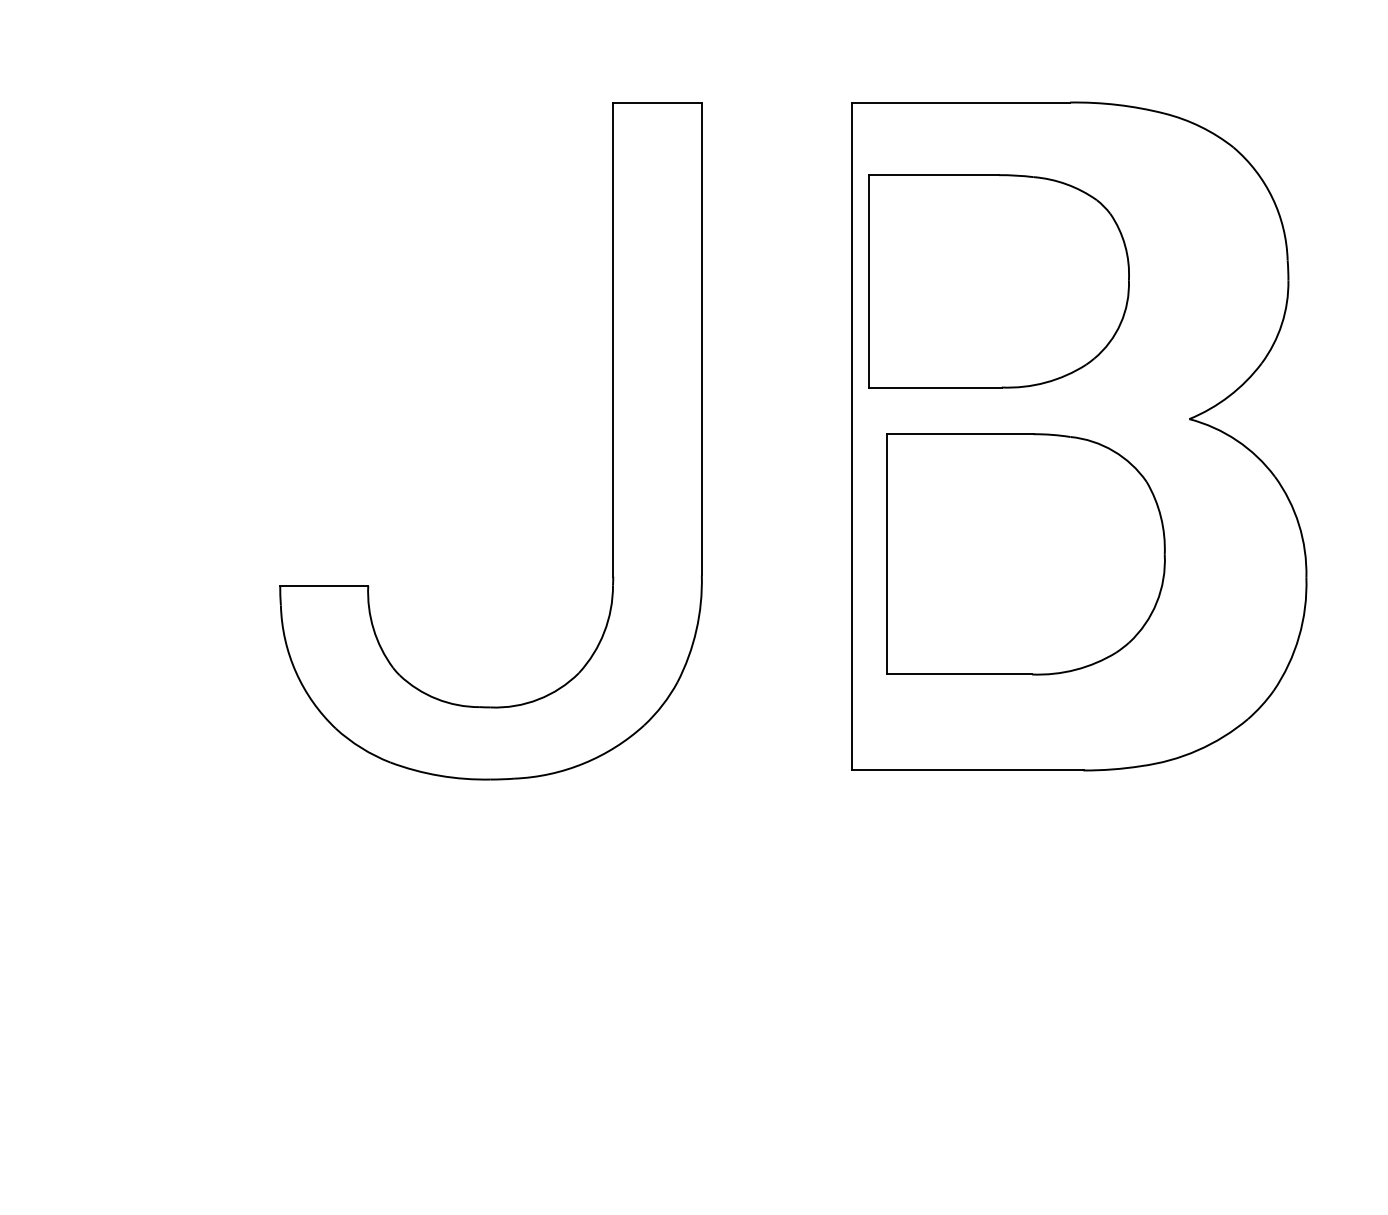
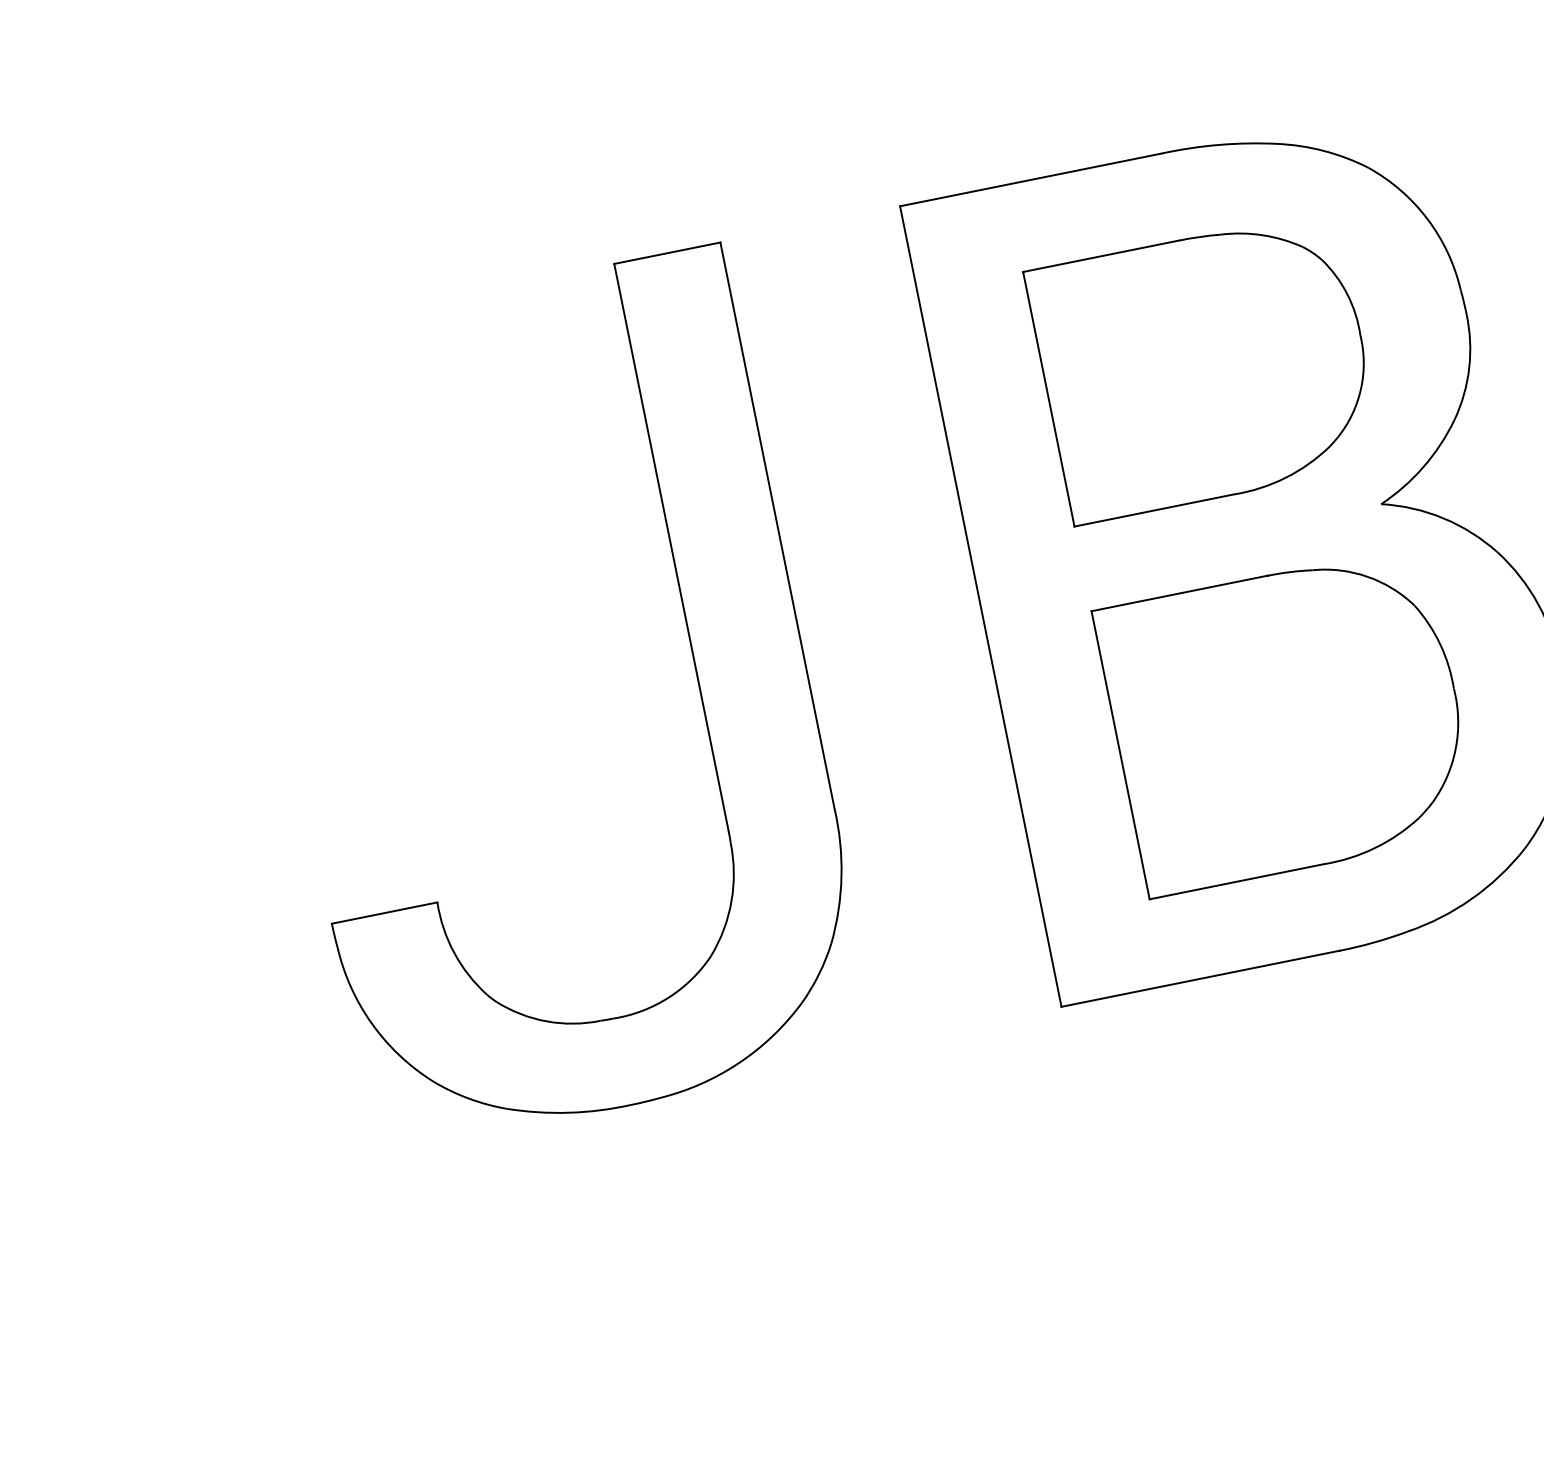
part: (998, 281) -> (1204, 368), moved
part: (1025, 554) -> (1286, 721), moved

